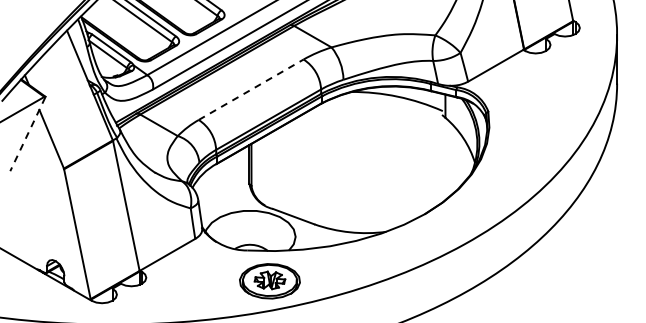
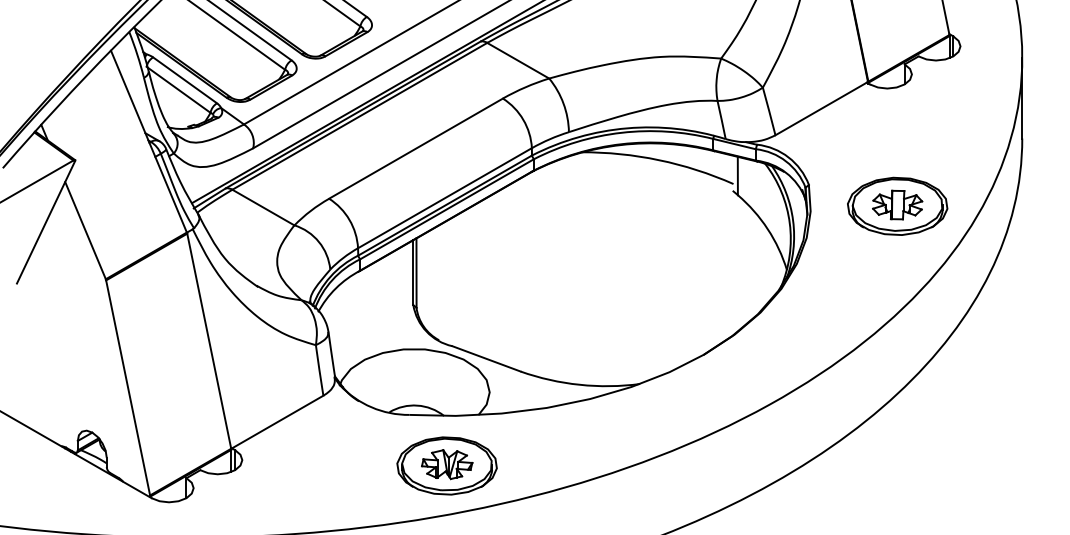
line: (251, 89) -> (416, 148), dashed -> solid
part: (541, 124) -> (896, 206), added
line: (27, 134) -> (45, 222), dashed -> solid

